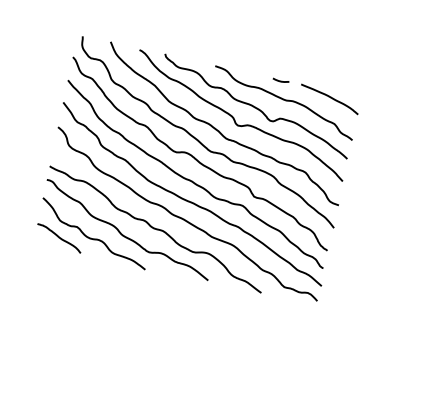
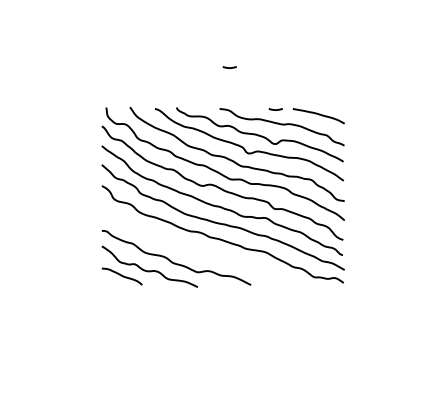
line: (237, 20) -> (229, 67), added
curve: (154, 229) -> (198, 252), removed

